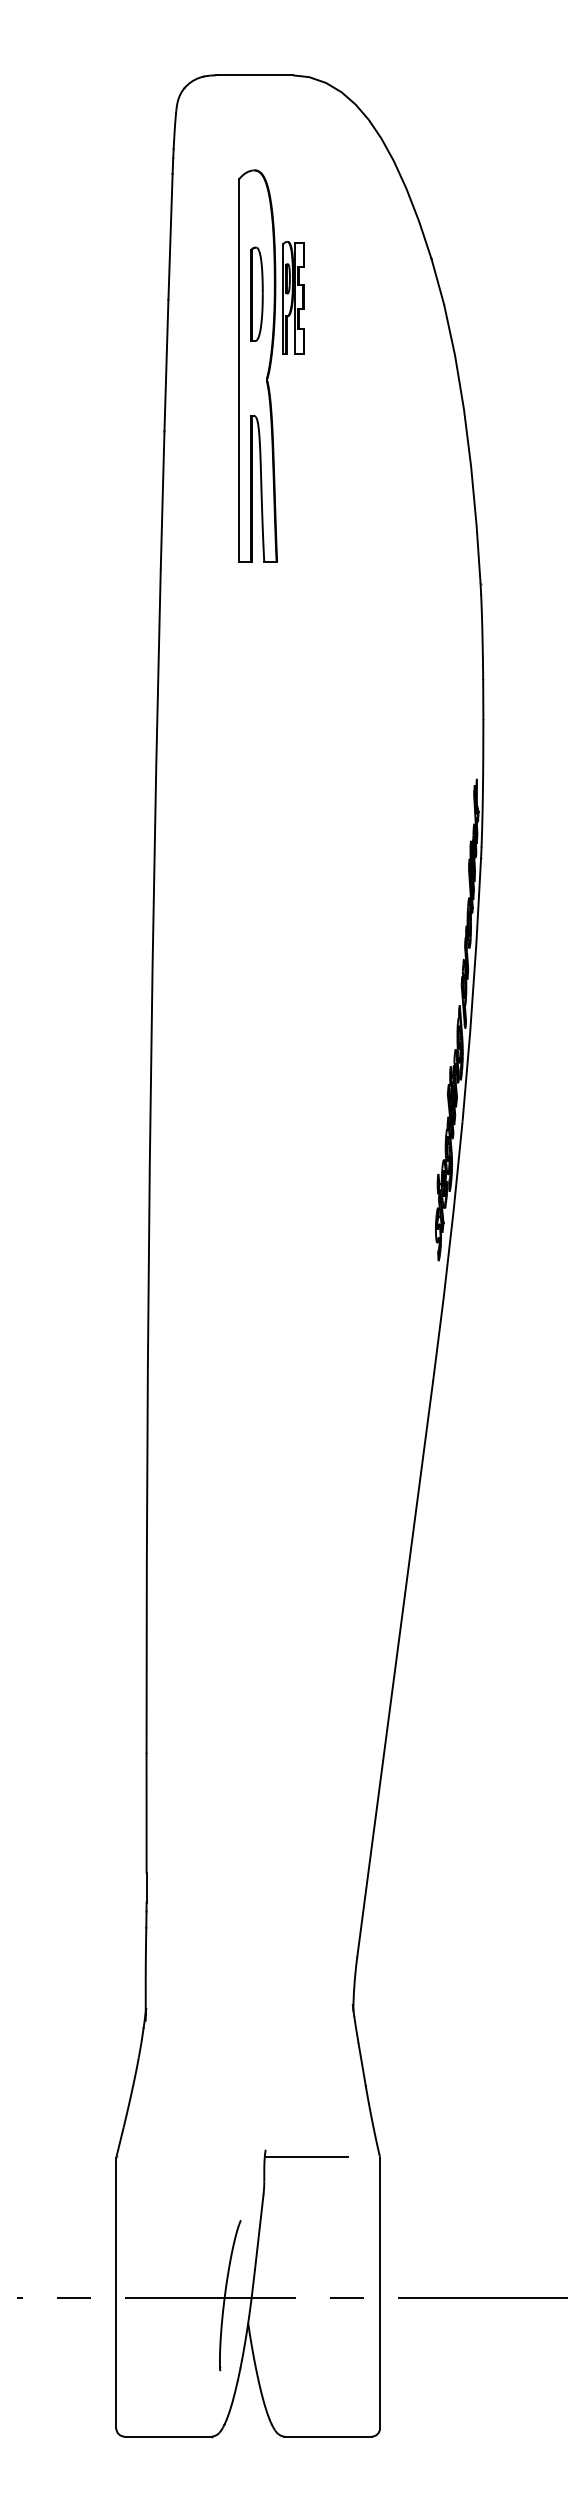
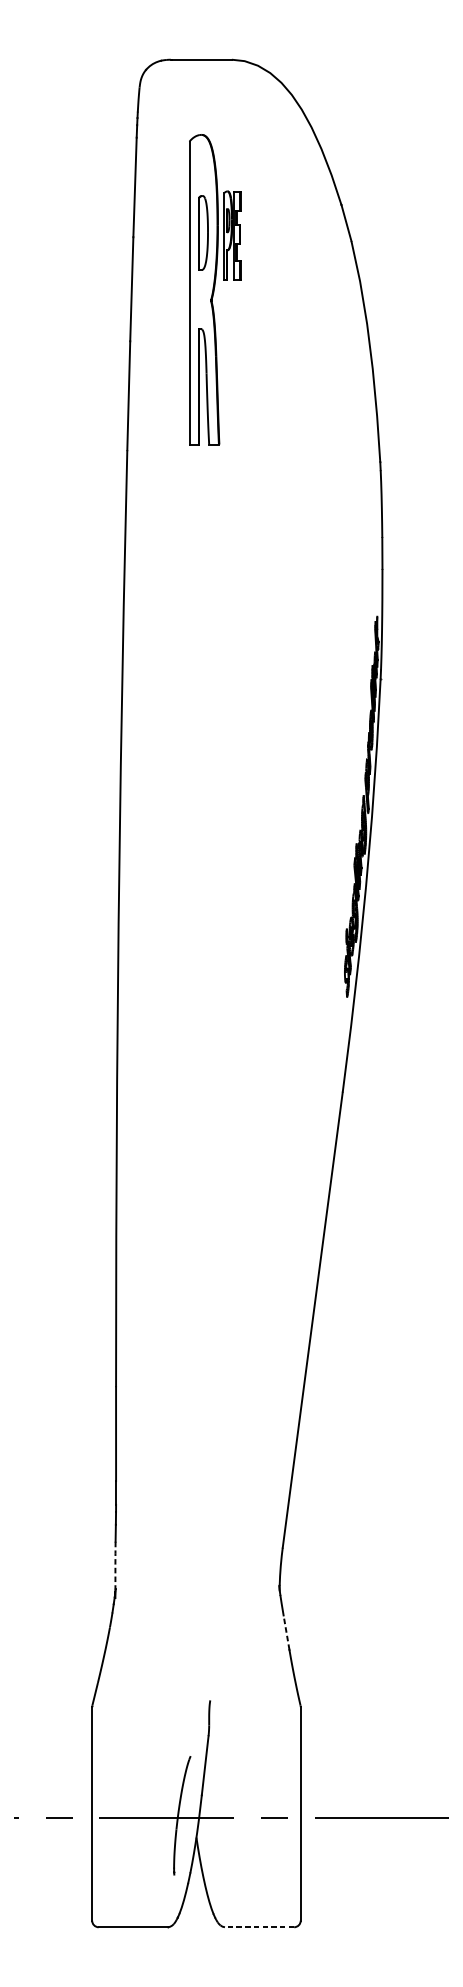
line: (145, 1979) -> (115, 1565), solid -> dashed
line: (362, 2064) -> (286, 1632), solid -> dashed
line: (306, 2157) -> (242, 1706), removed
line: (327, 2436) -> (259, 1927), solid -> dashed

